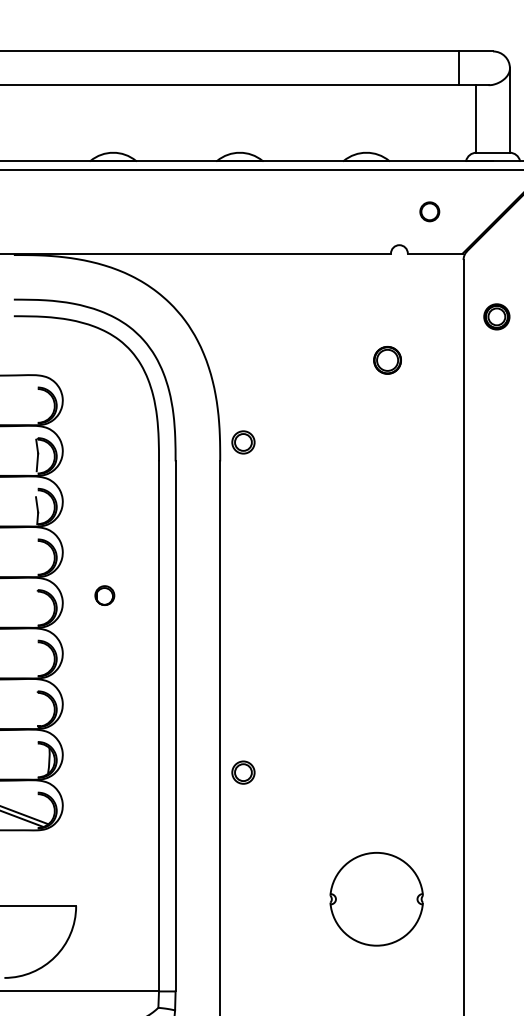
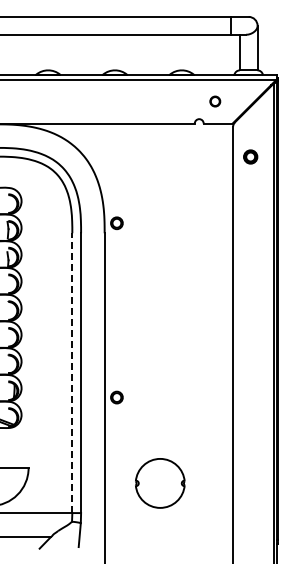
circle: (386, 359) -> (192, 179), removed
part: (104, 594) -> (43, 303), removed
line: (159, 727) -> (72, 373), solid -> dashed
part: (377, 899) -> (160, 483), moved

